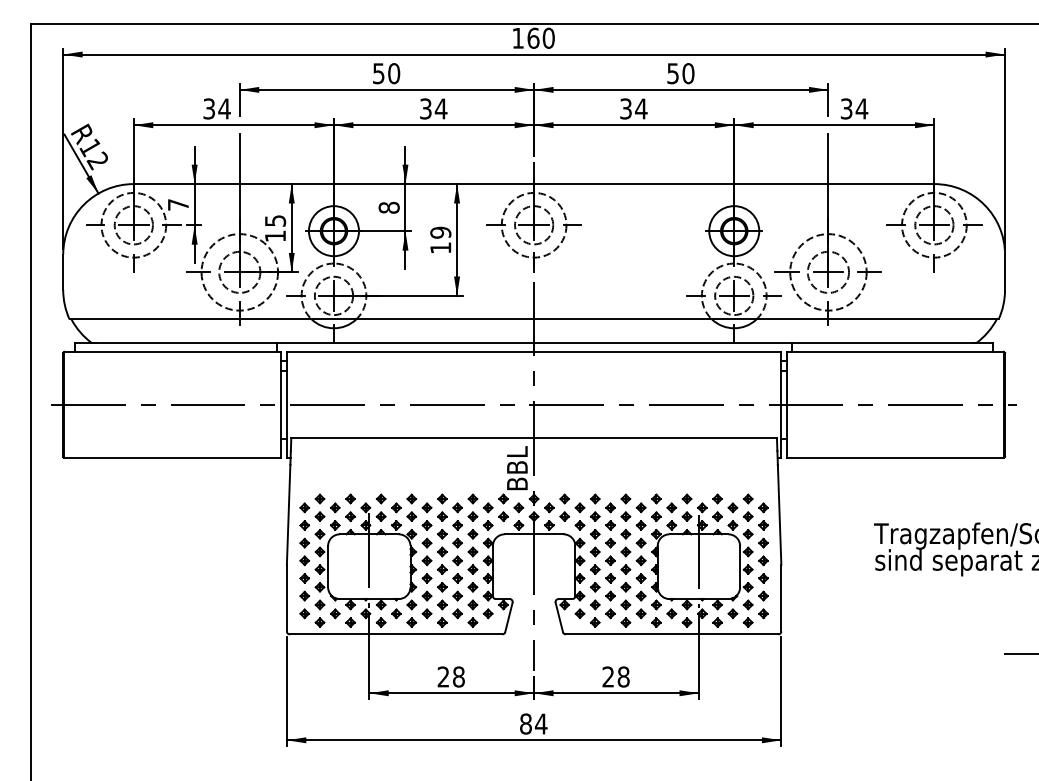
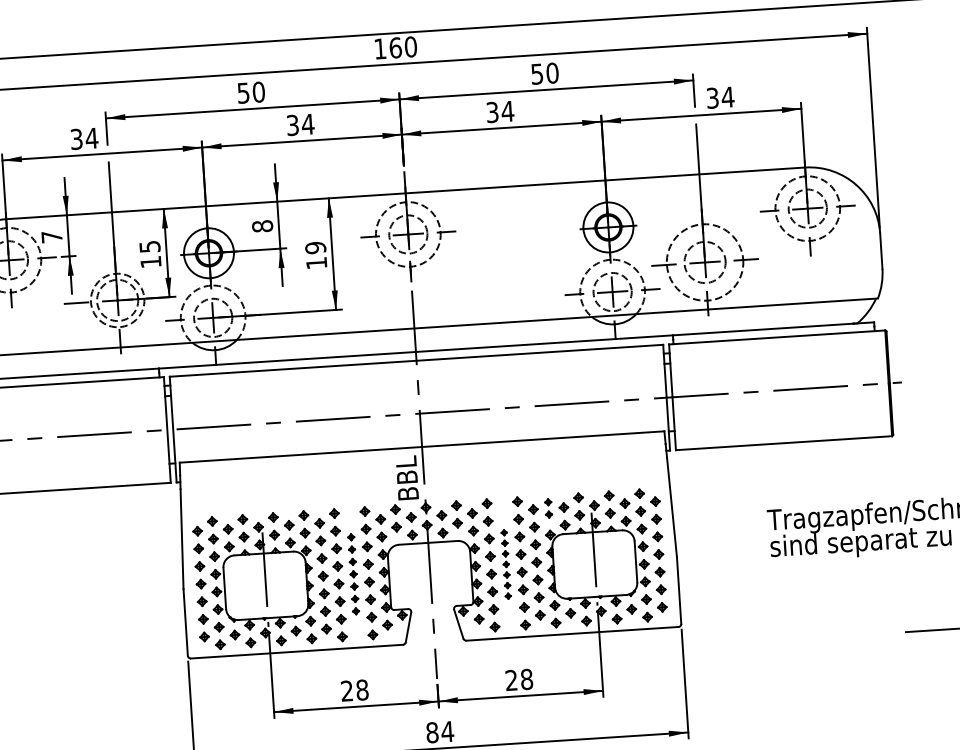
circle: (239, 272) -> (117, 300), size x0.7
part: (656, 507) -> (548, 508), size x0.7
part: (457, 560) -> (353, 573), size x0.7
part: (610, 560) -> (506, 564), size x0.6

